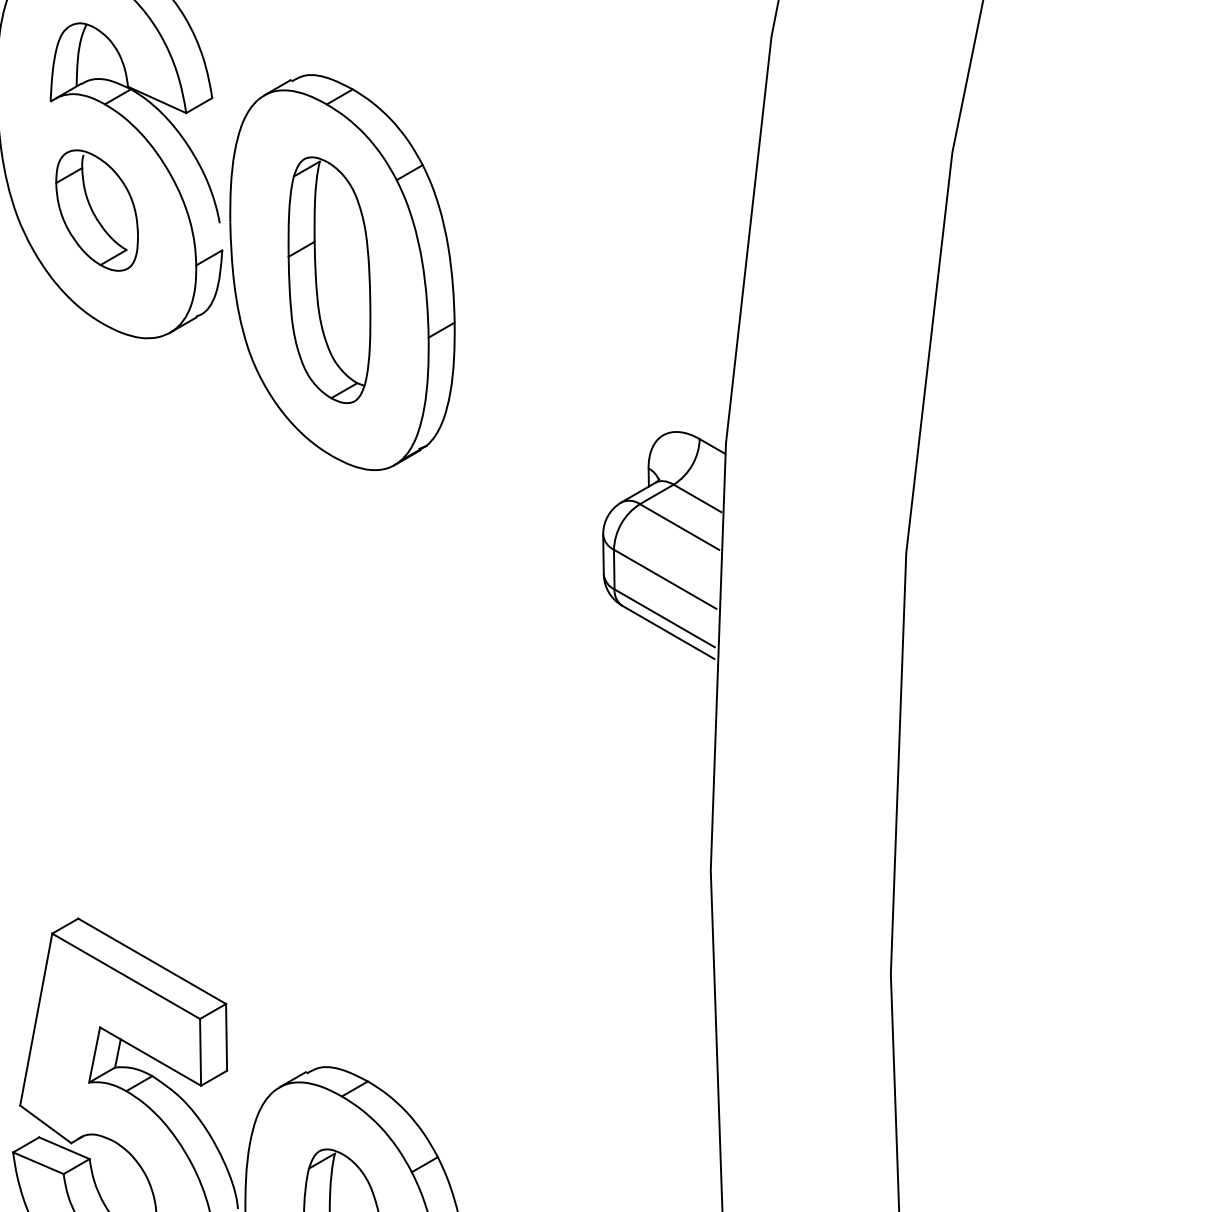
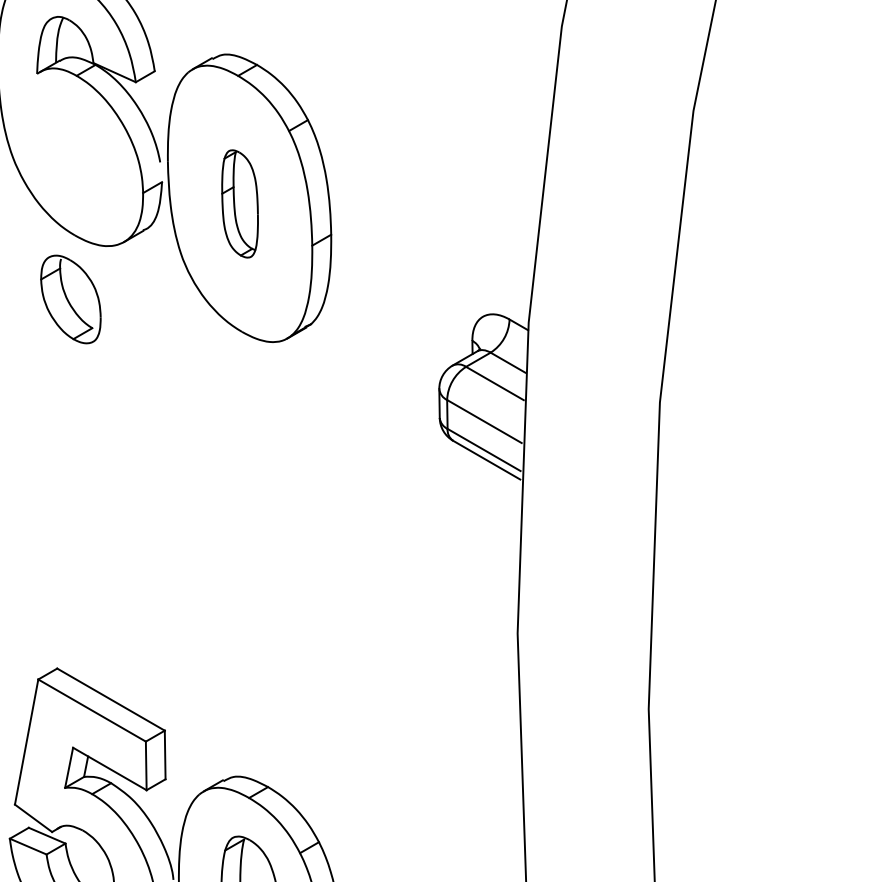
part: (96, 210) -> (70, 299), moved
part: (329, 280) -> (240, 204), size x0.6

